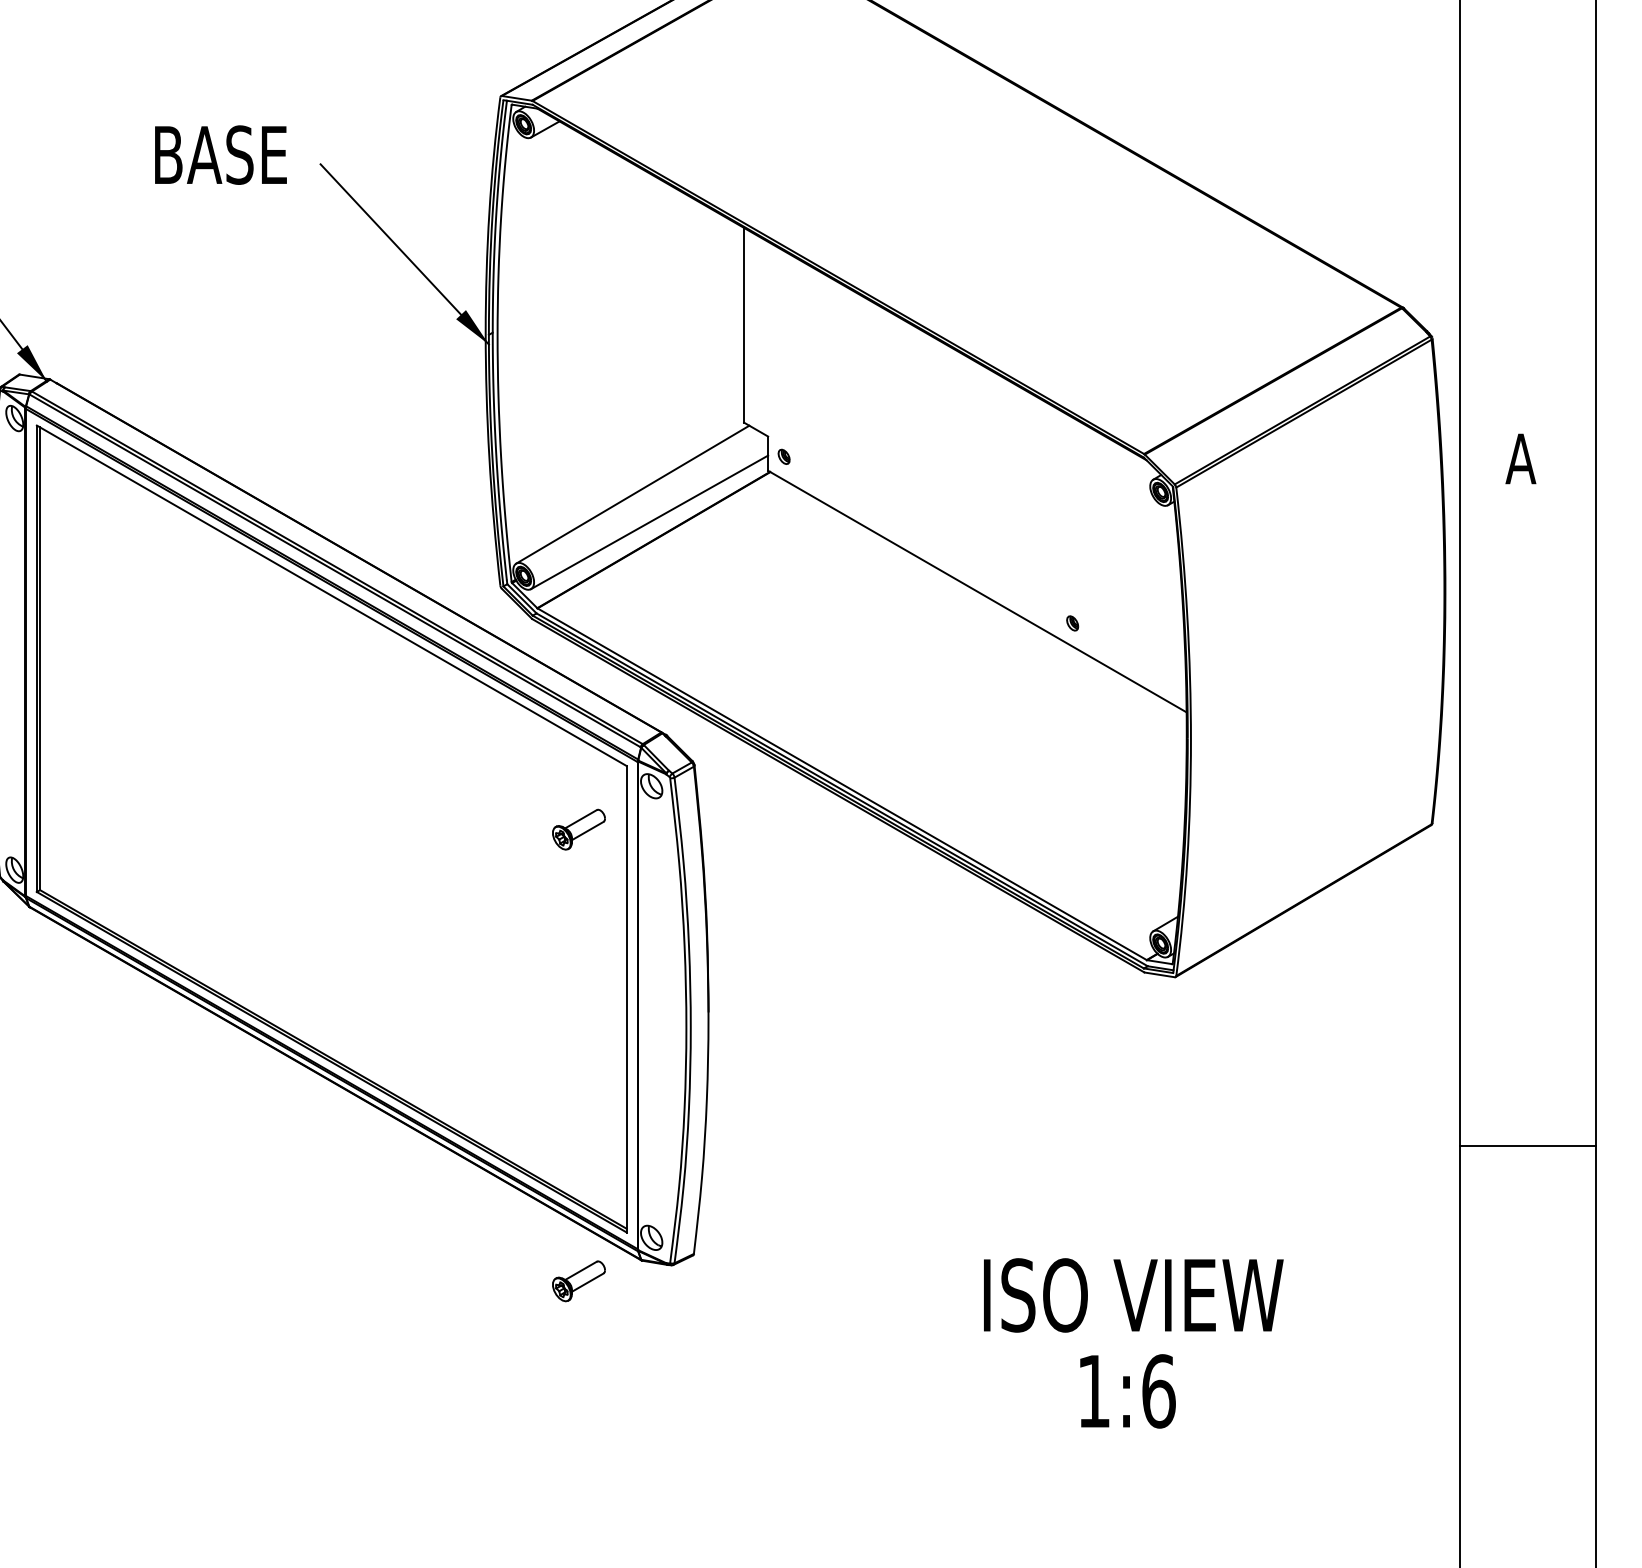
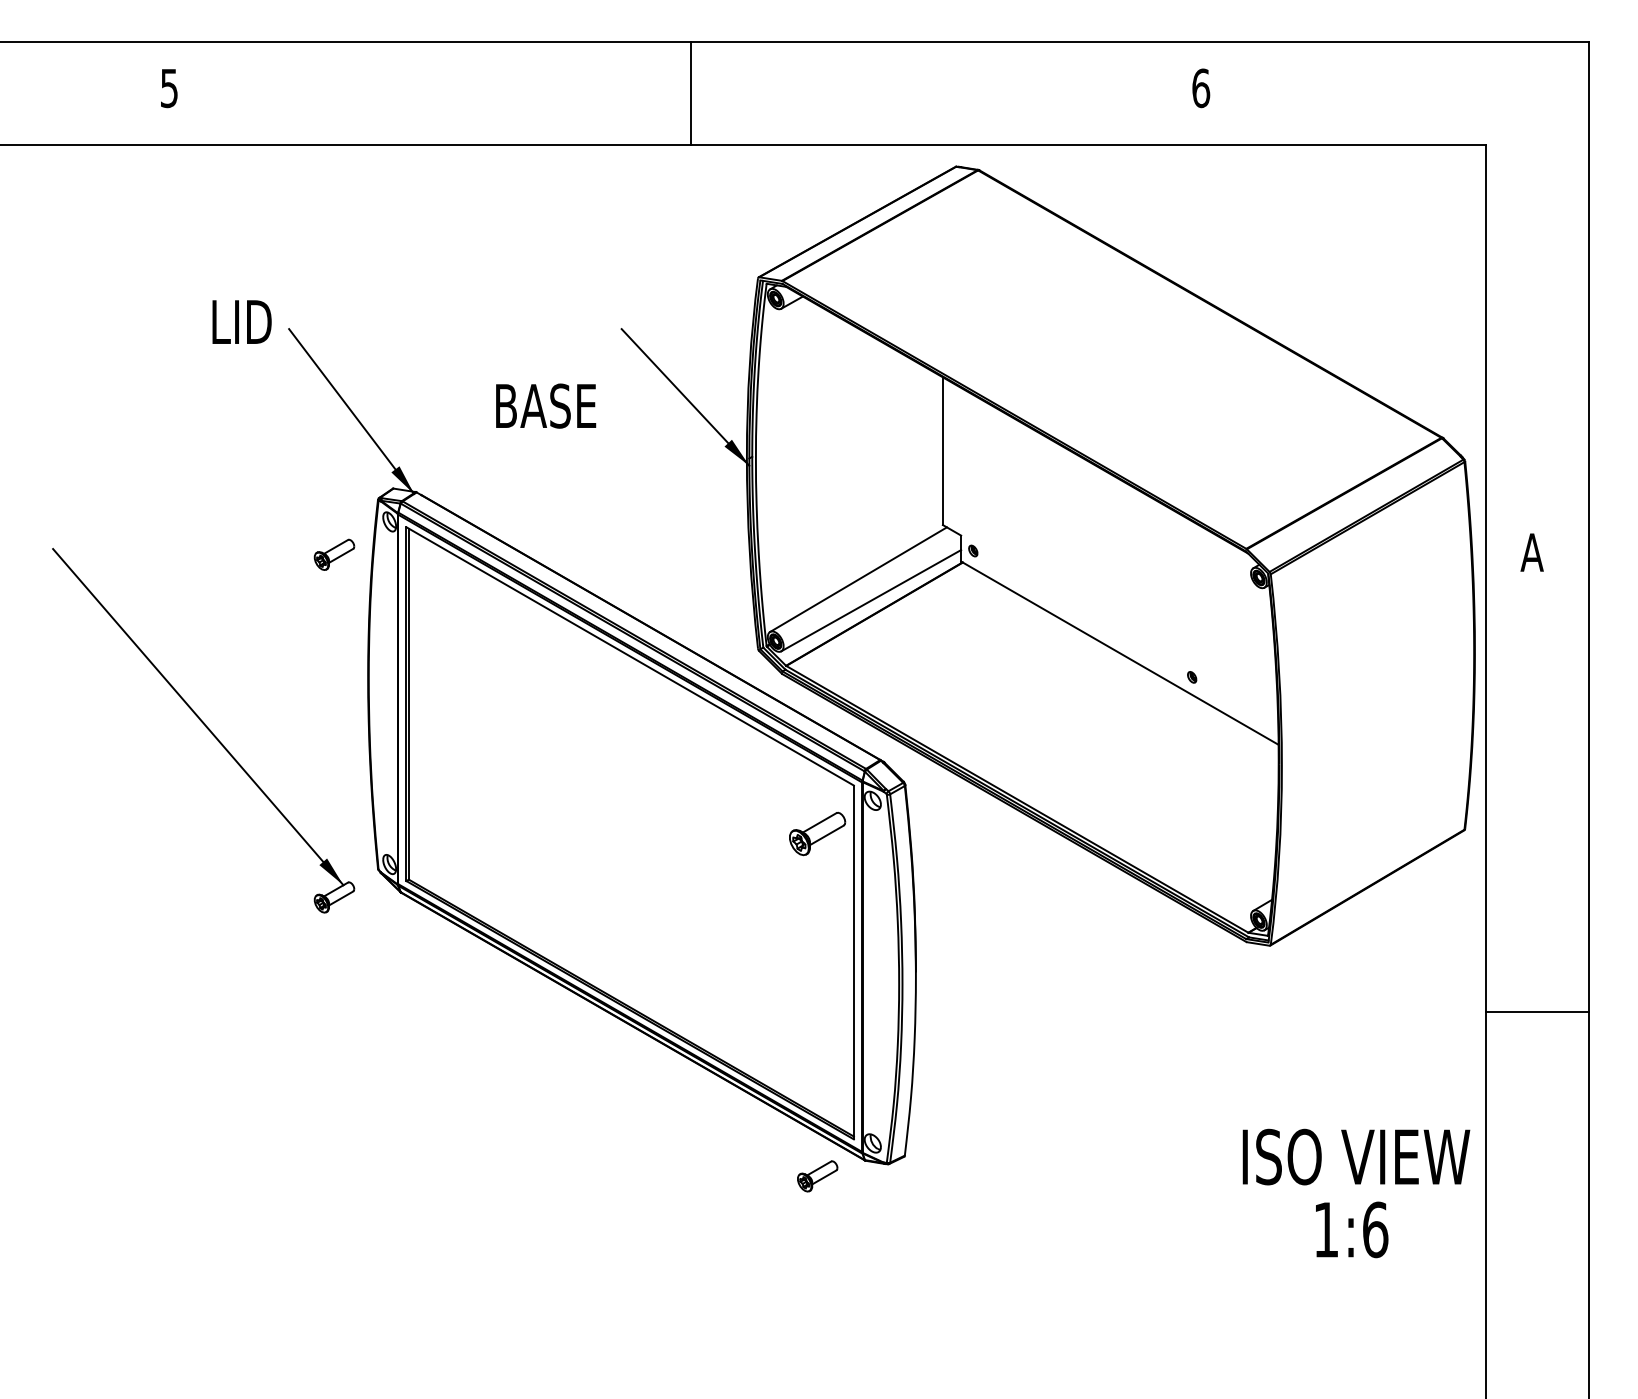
text: (221, 154) -> (546, 405), moved
part: (578, 829) -> (817, 833), size x1.4
line: (1526, 1145) -> (1536, 1012), moved
text: (1133, 1343) -> (1356, 1193), moved

